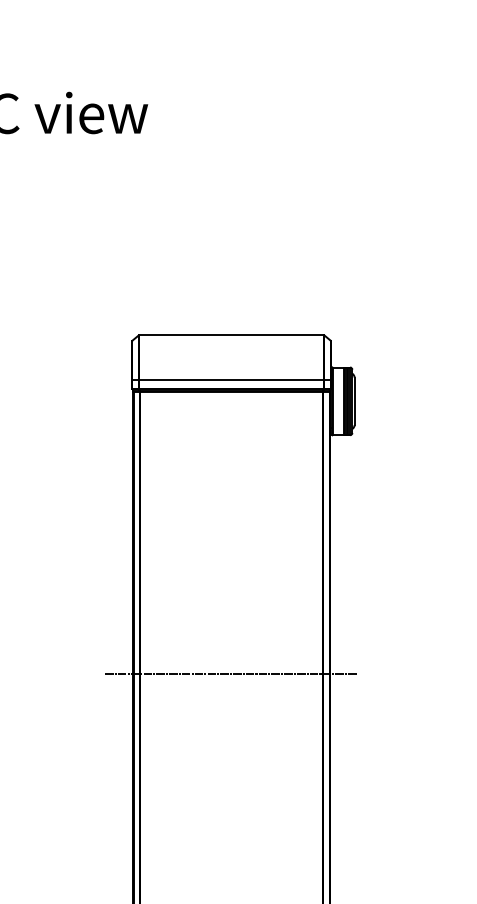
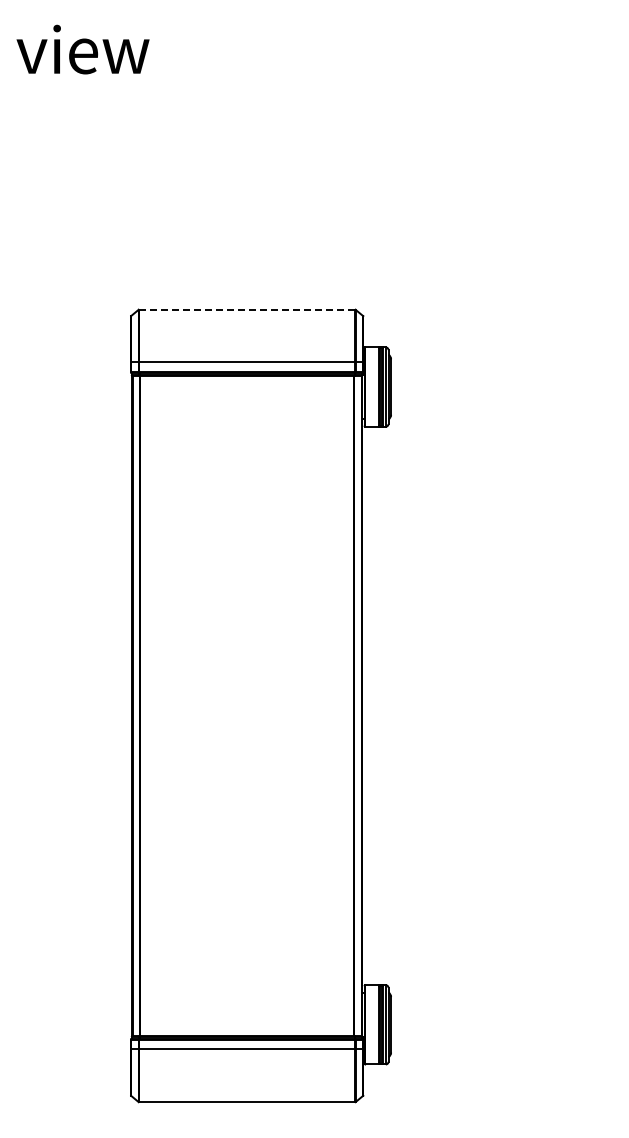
line: (231, 335) -> (246, 309), solid -> dashed
line: (231, 673) -> (247, 705), removed

